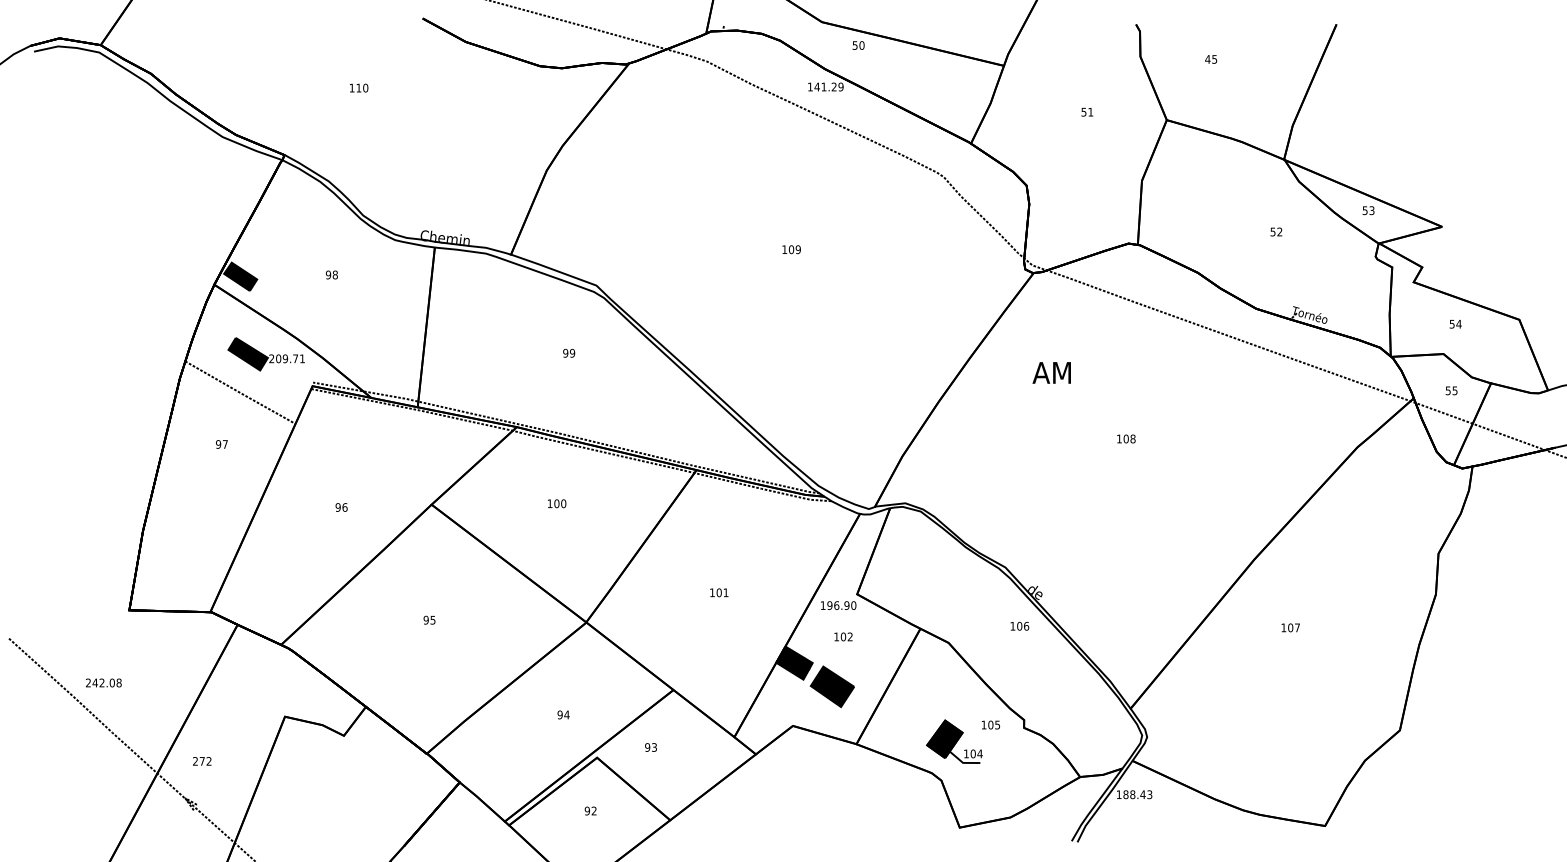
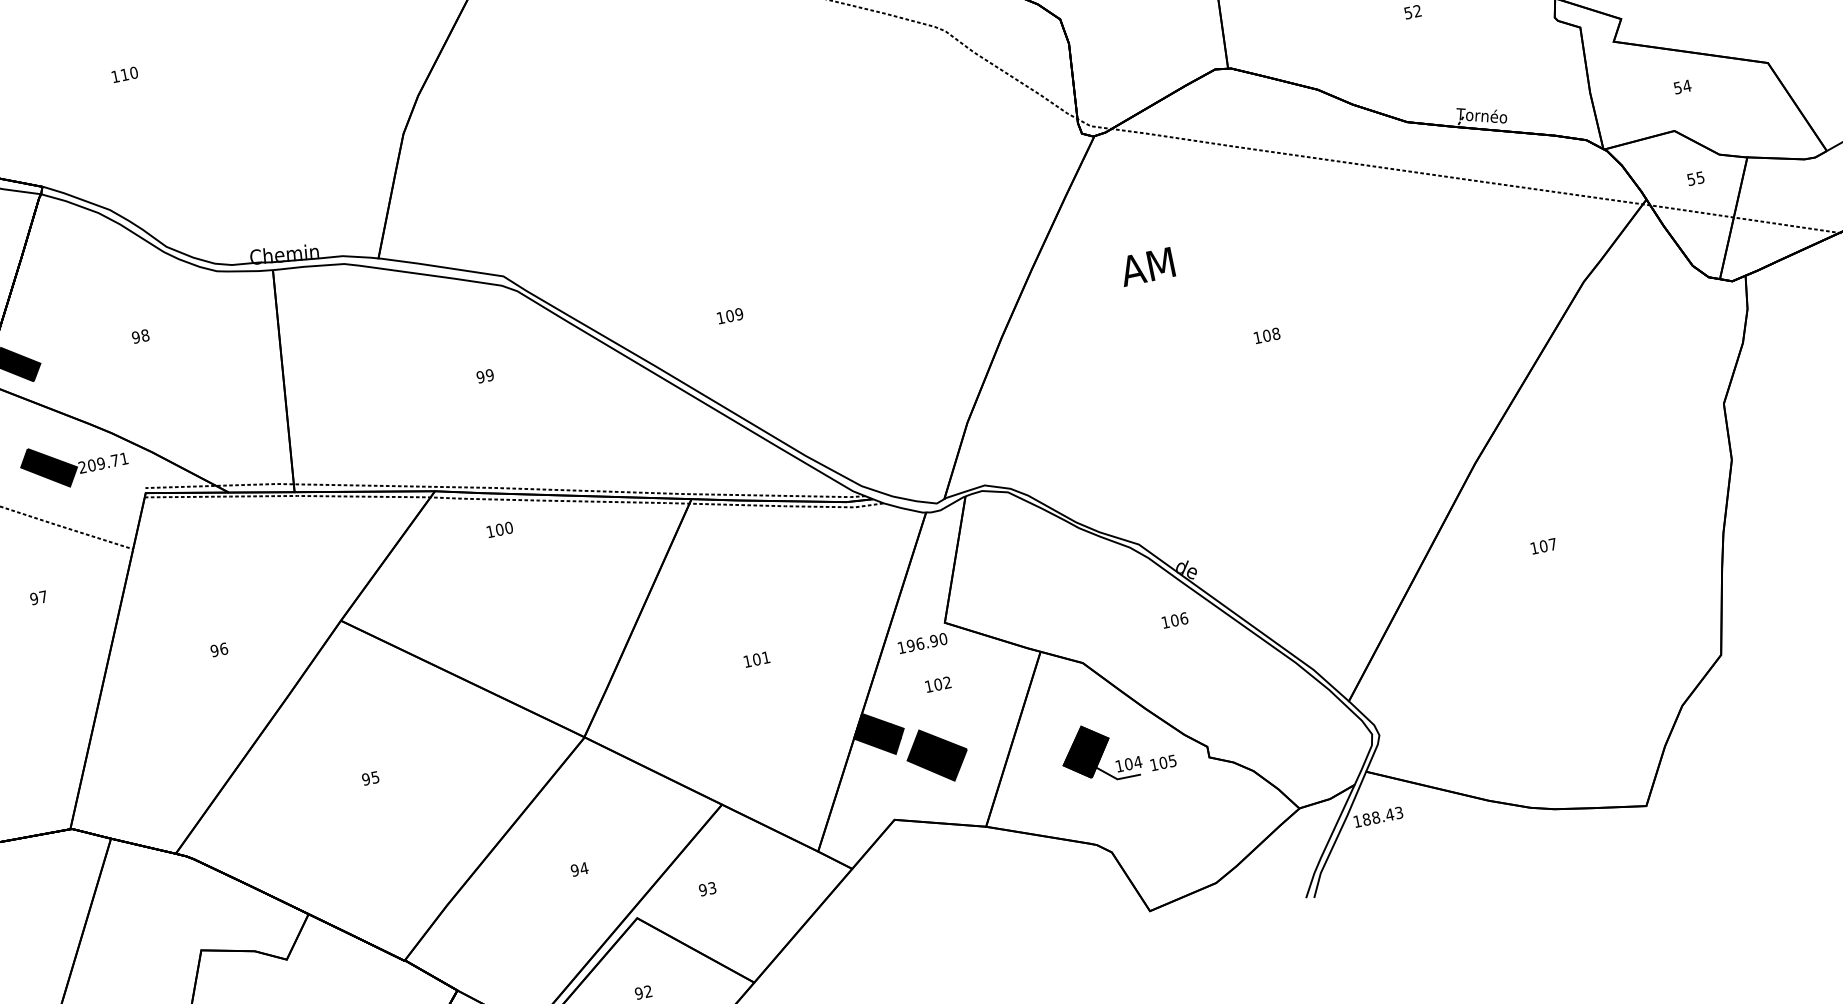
text: (791, 249) -> (729, 315), moved
text: (557, 503) -> (500, 529), moved
part: (954, 741) -> (1099, 752), moved

